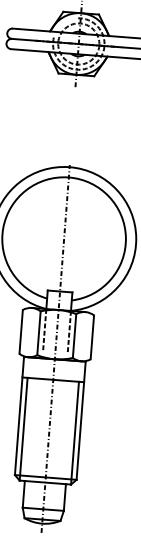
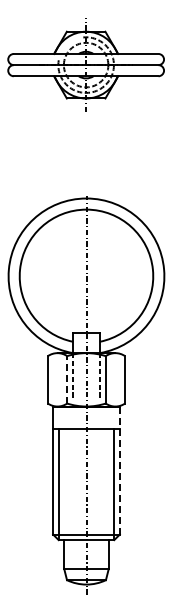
line: (39, 332) -> (67, 379), solid -> dashed
line: (80, 420) -> (119, 470), solid -> dashed

